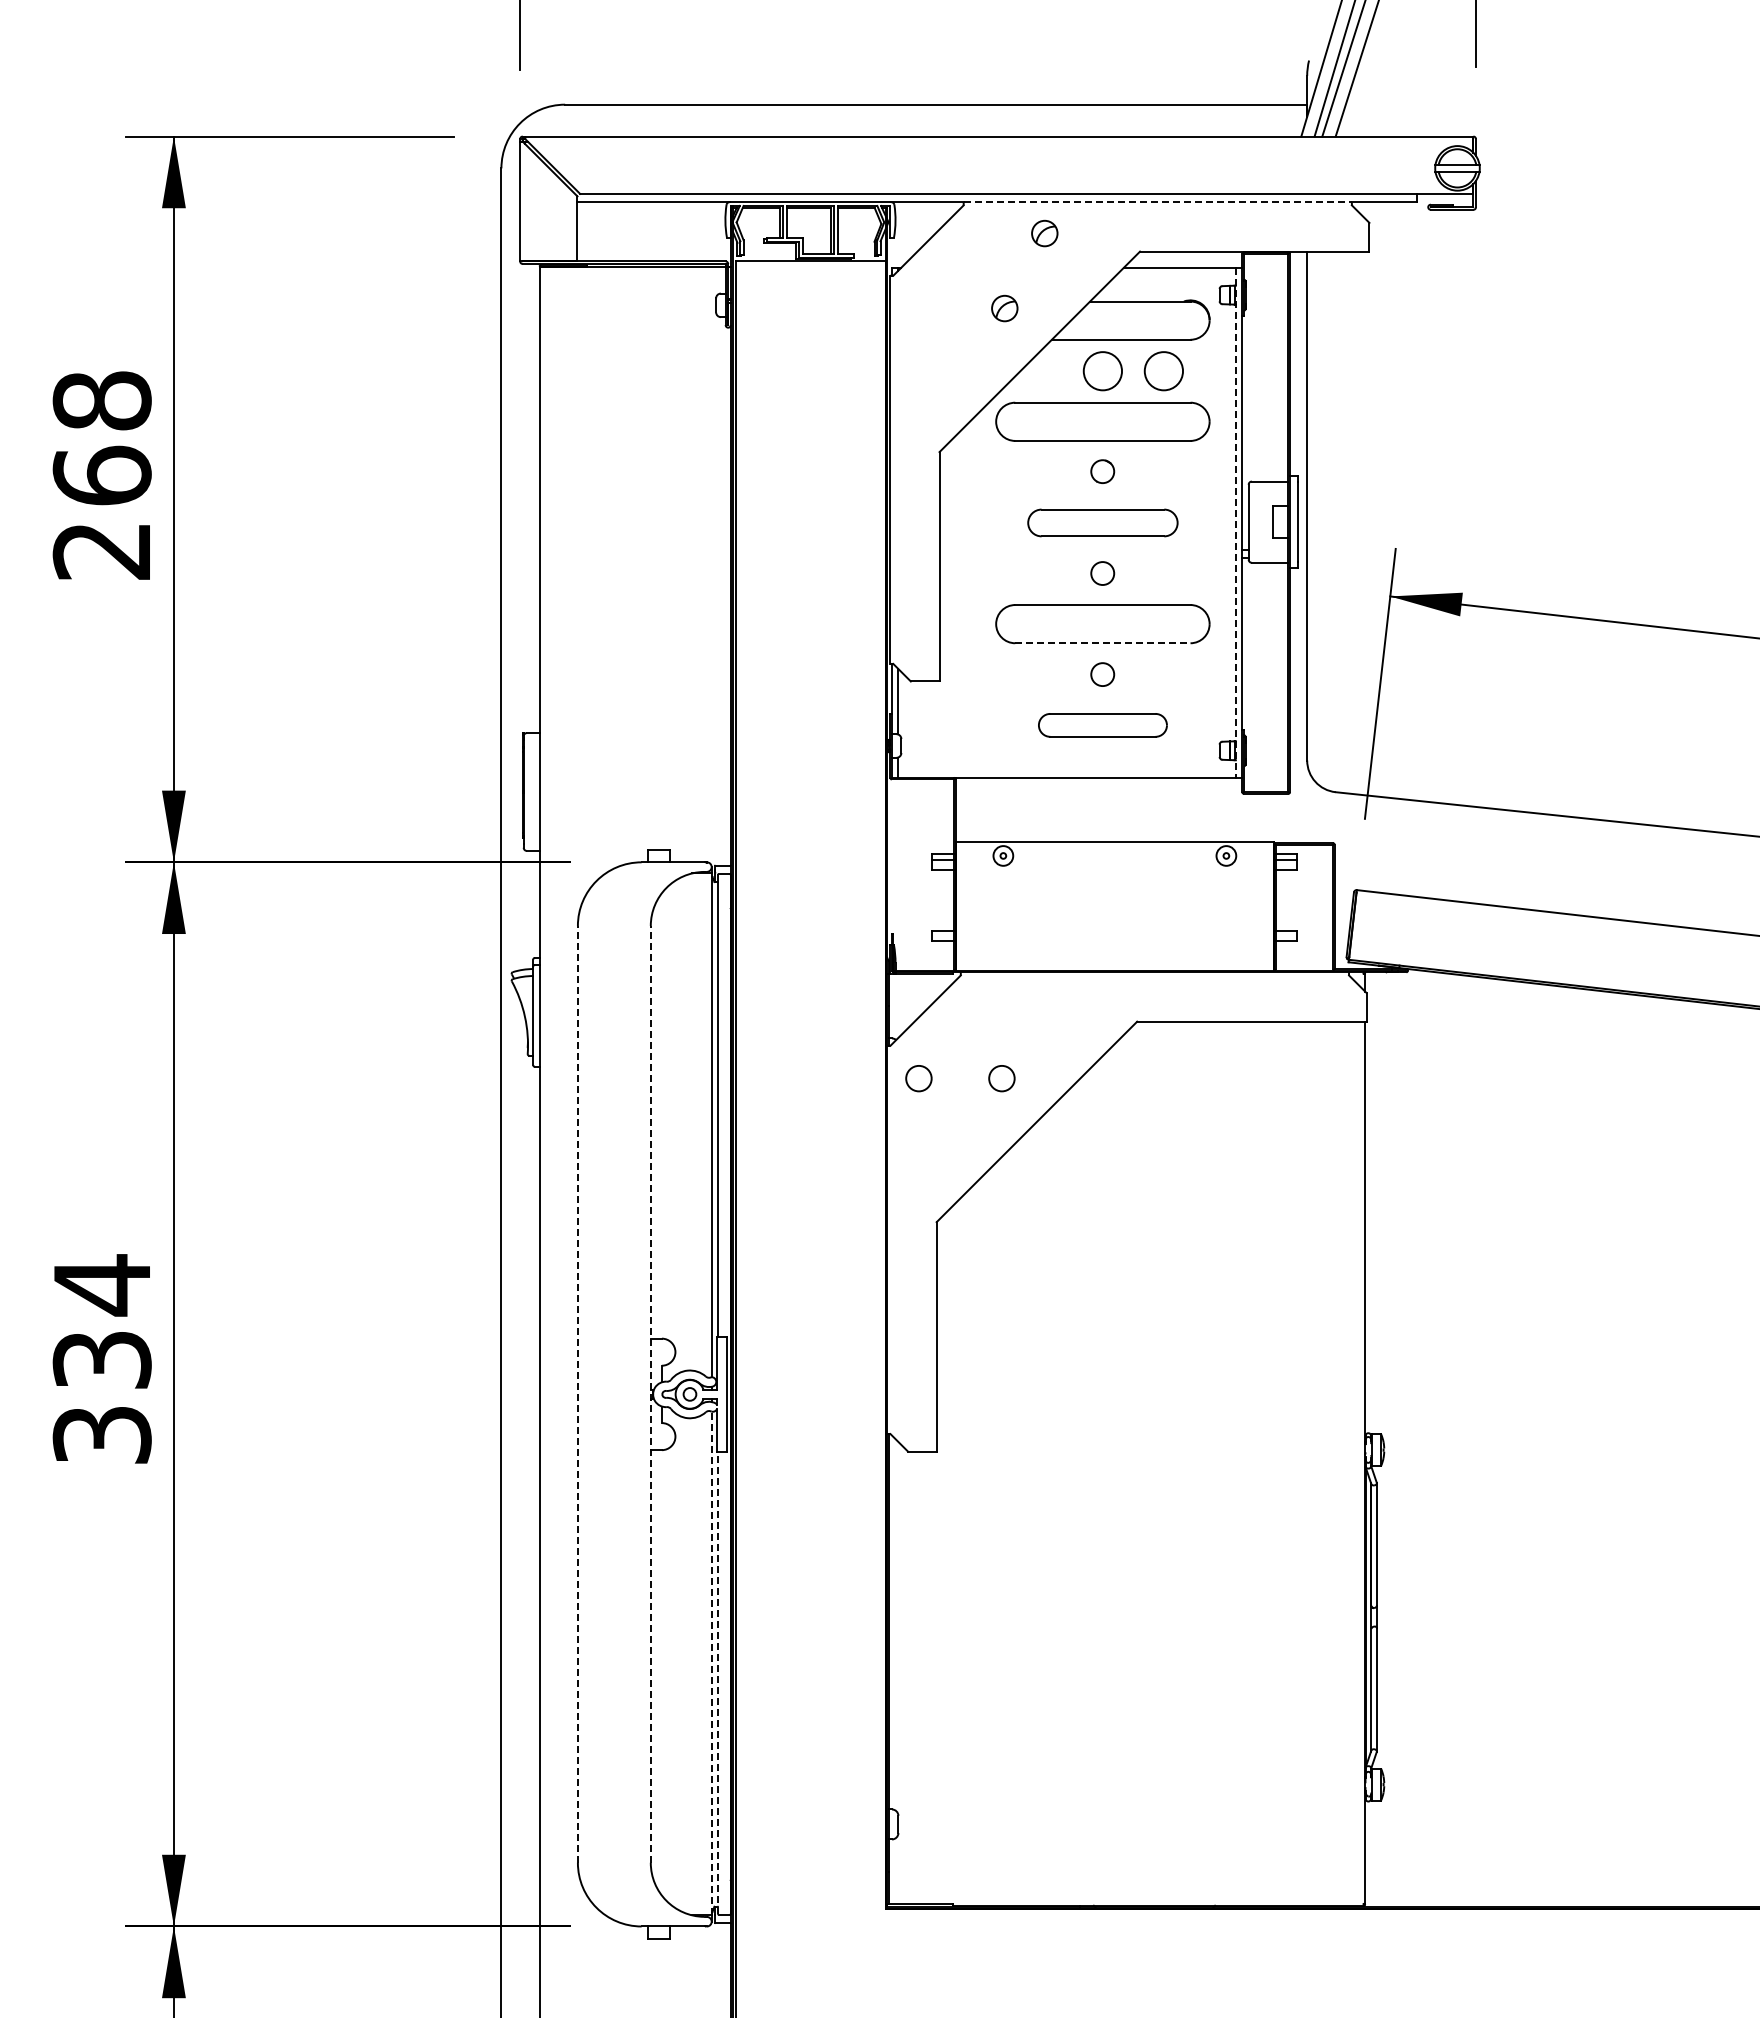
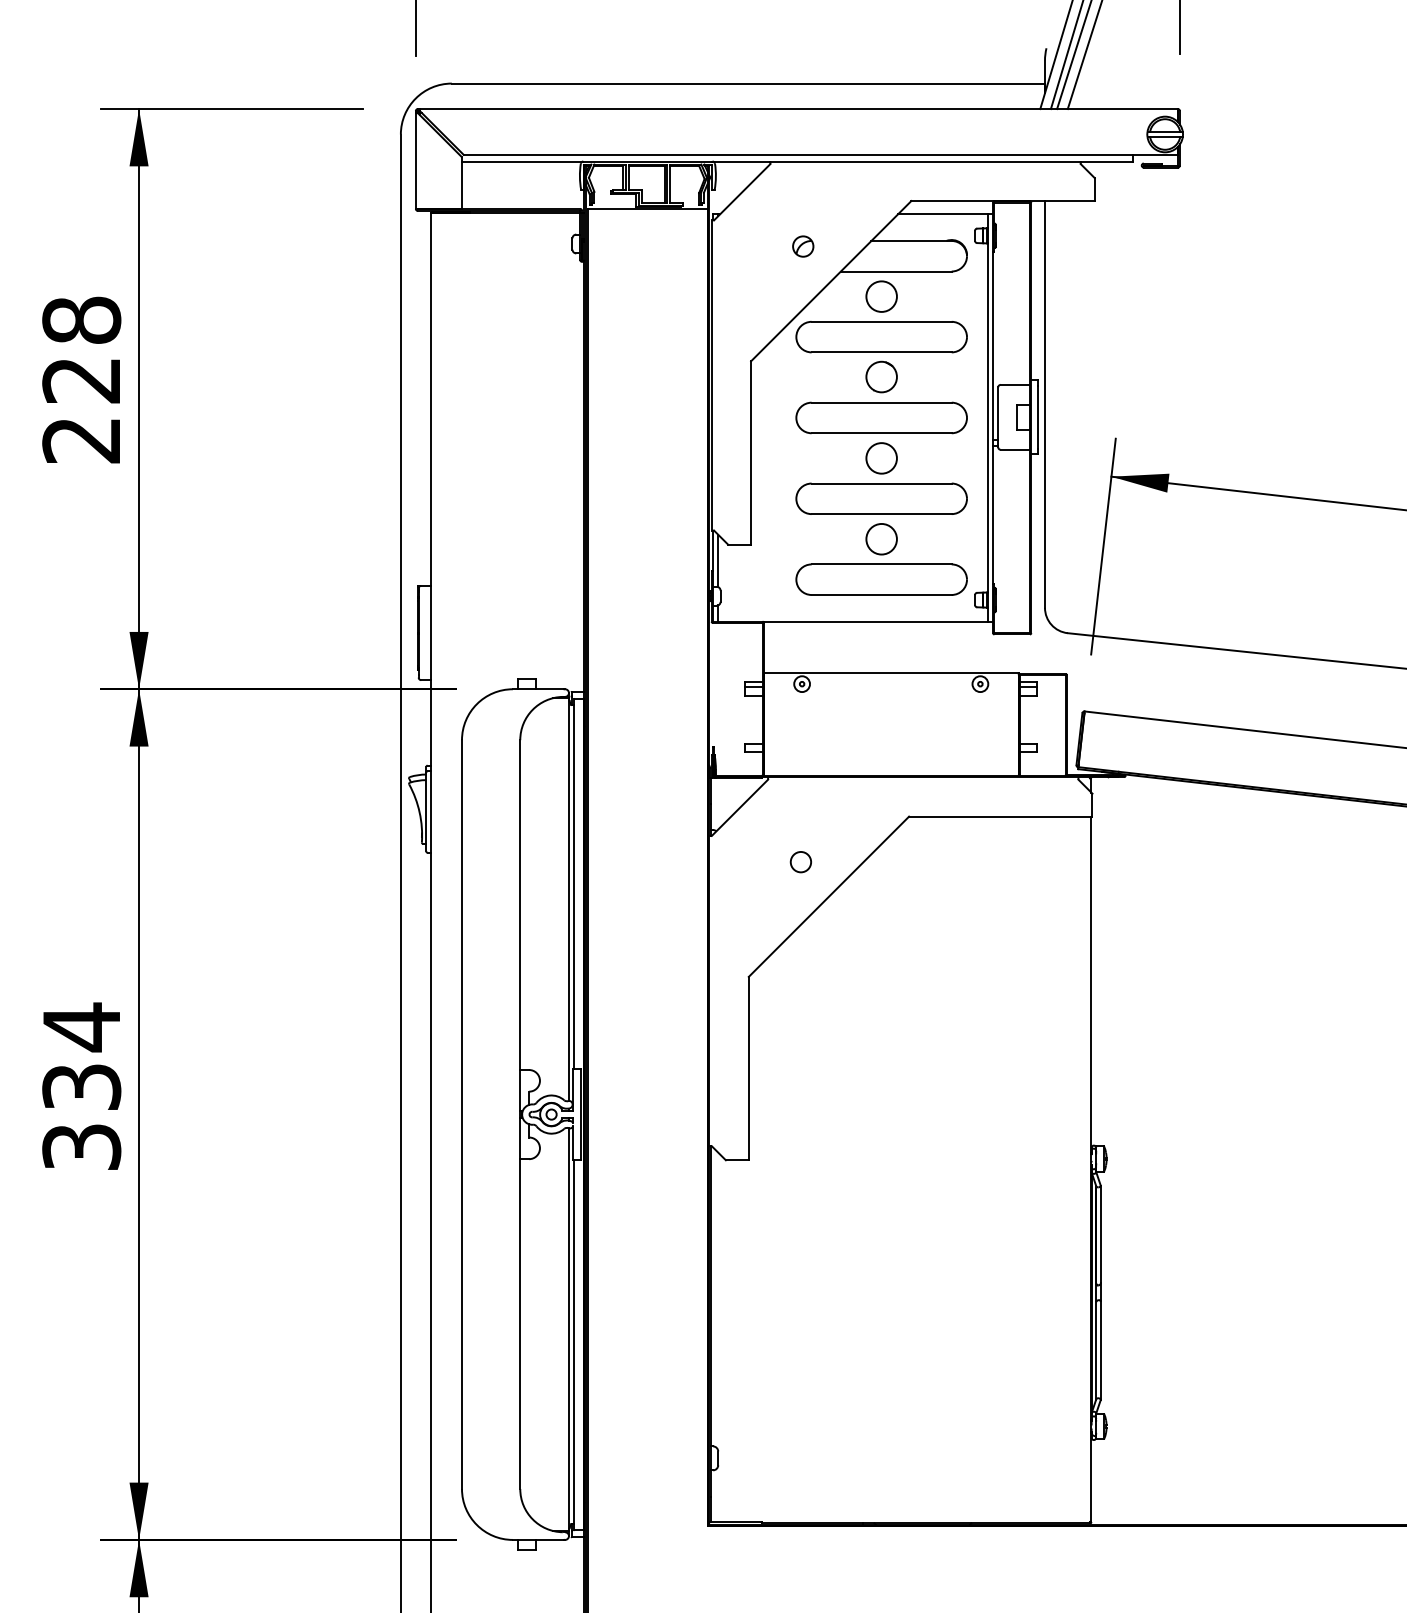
line: (1158, 202) -> (926, 161), dashed -> solid
part: (1044, 233) -> (835, 186), removed
circle: (1163, 371) -> (930, 296), removed
circle: (1102, 471) -> (881, 376), size x1.67
text: (101, 475) -> (81, 380), 268 -> 228
part: (1102, 522) -> (881, 417), size x1.43
line: (1235, 522) -> (987, 417), dashed -> solid
circle: (1102, 573) -> (881, 458), size x1.67
line: (1102, 643) -> (881, 514), dashed -> solid
circle: (1102, 674) -> (881, 539), size x1.67
part: (1102, 725) -> (881, 579), size x1.67
circle: (918, 1078) -> (734, 862), removed
line: (577, 1393) -> (461, 1113), dashed -> solid
line: (650, 1393) -> (520, 1113), dashed -> solid
line: (711, 1663) -> (568, 1329), dashed -> solid
line: (718, 1682) -> (574, 1344), dashed -> solid

